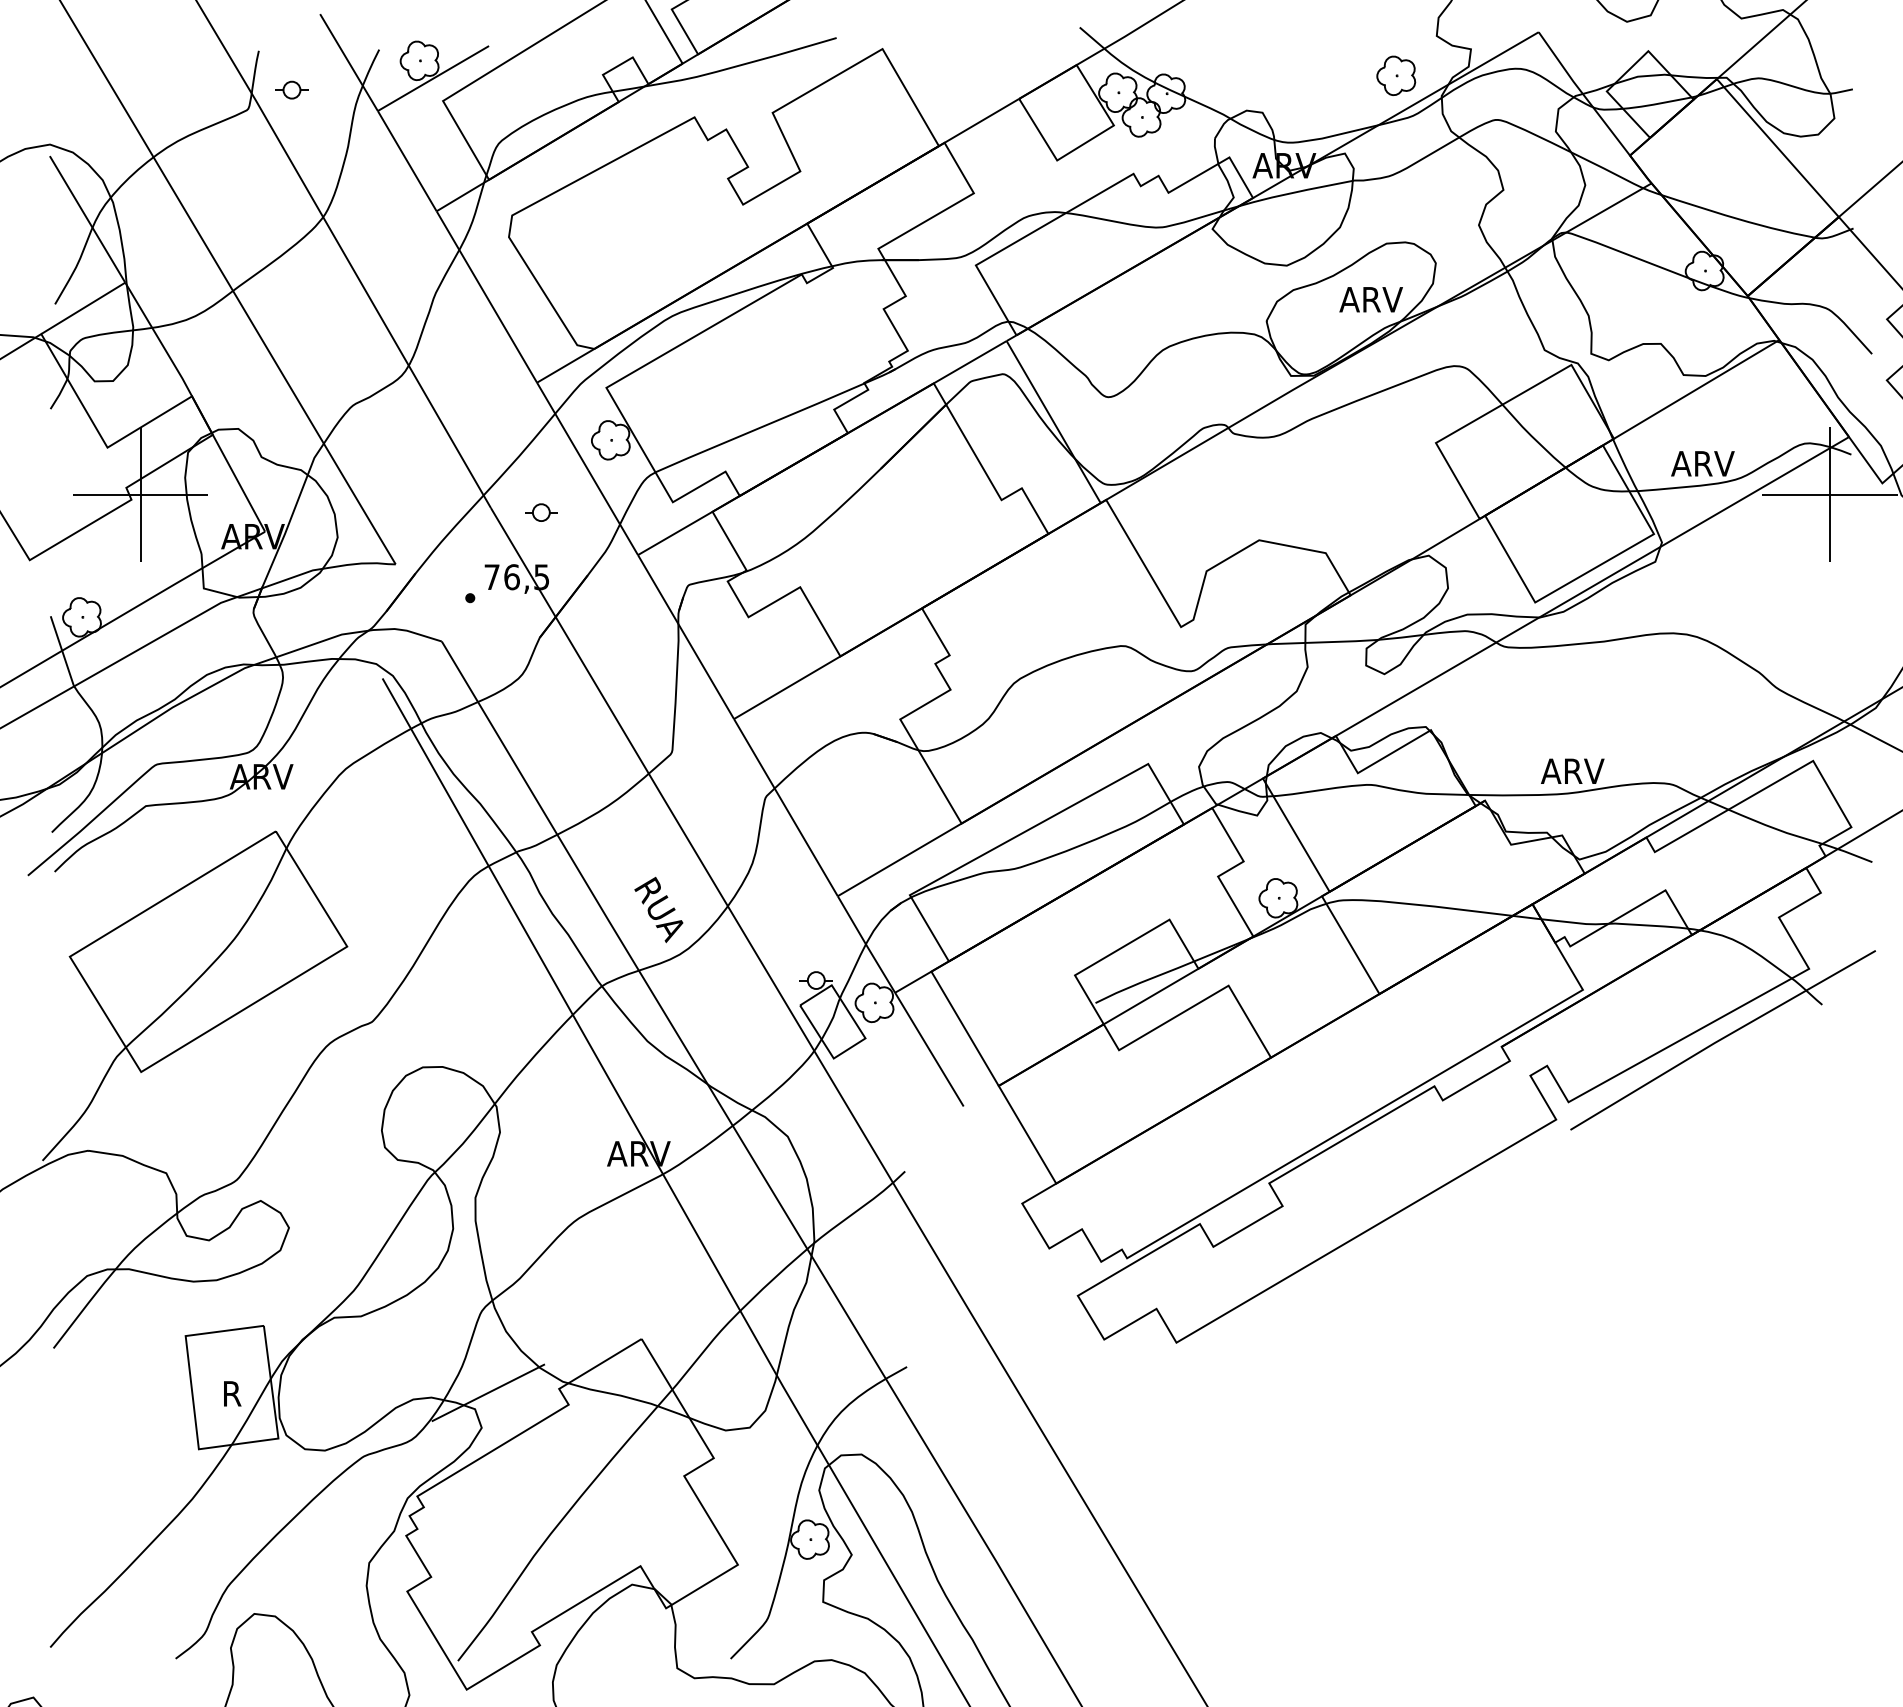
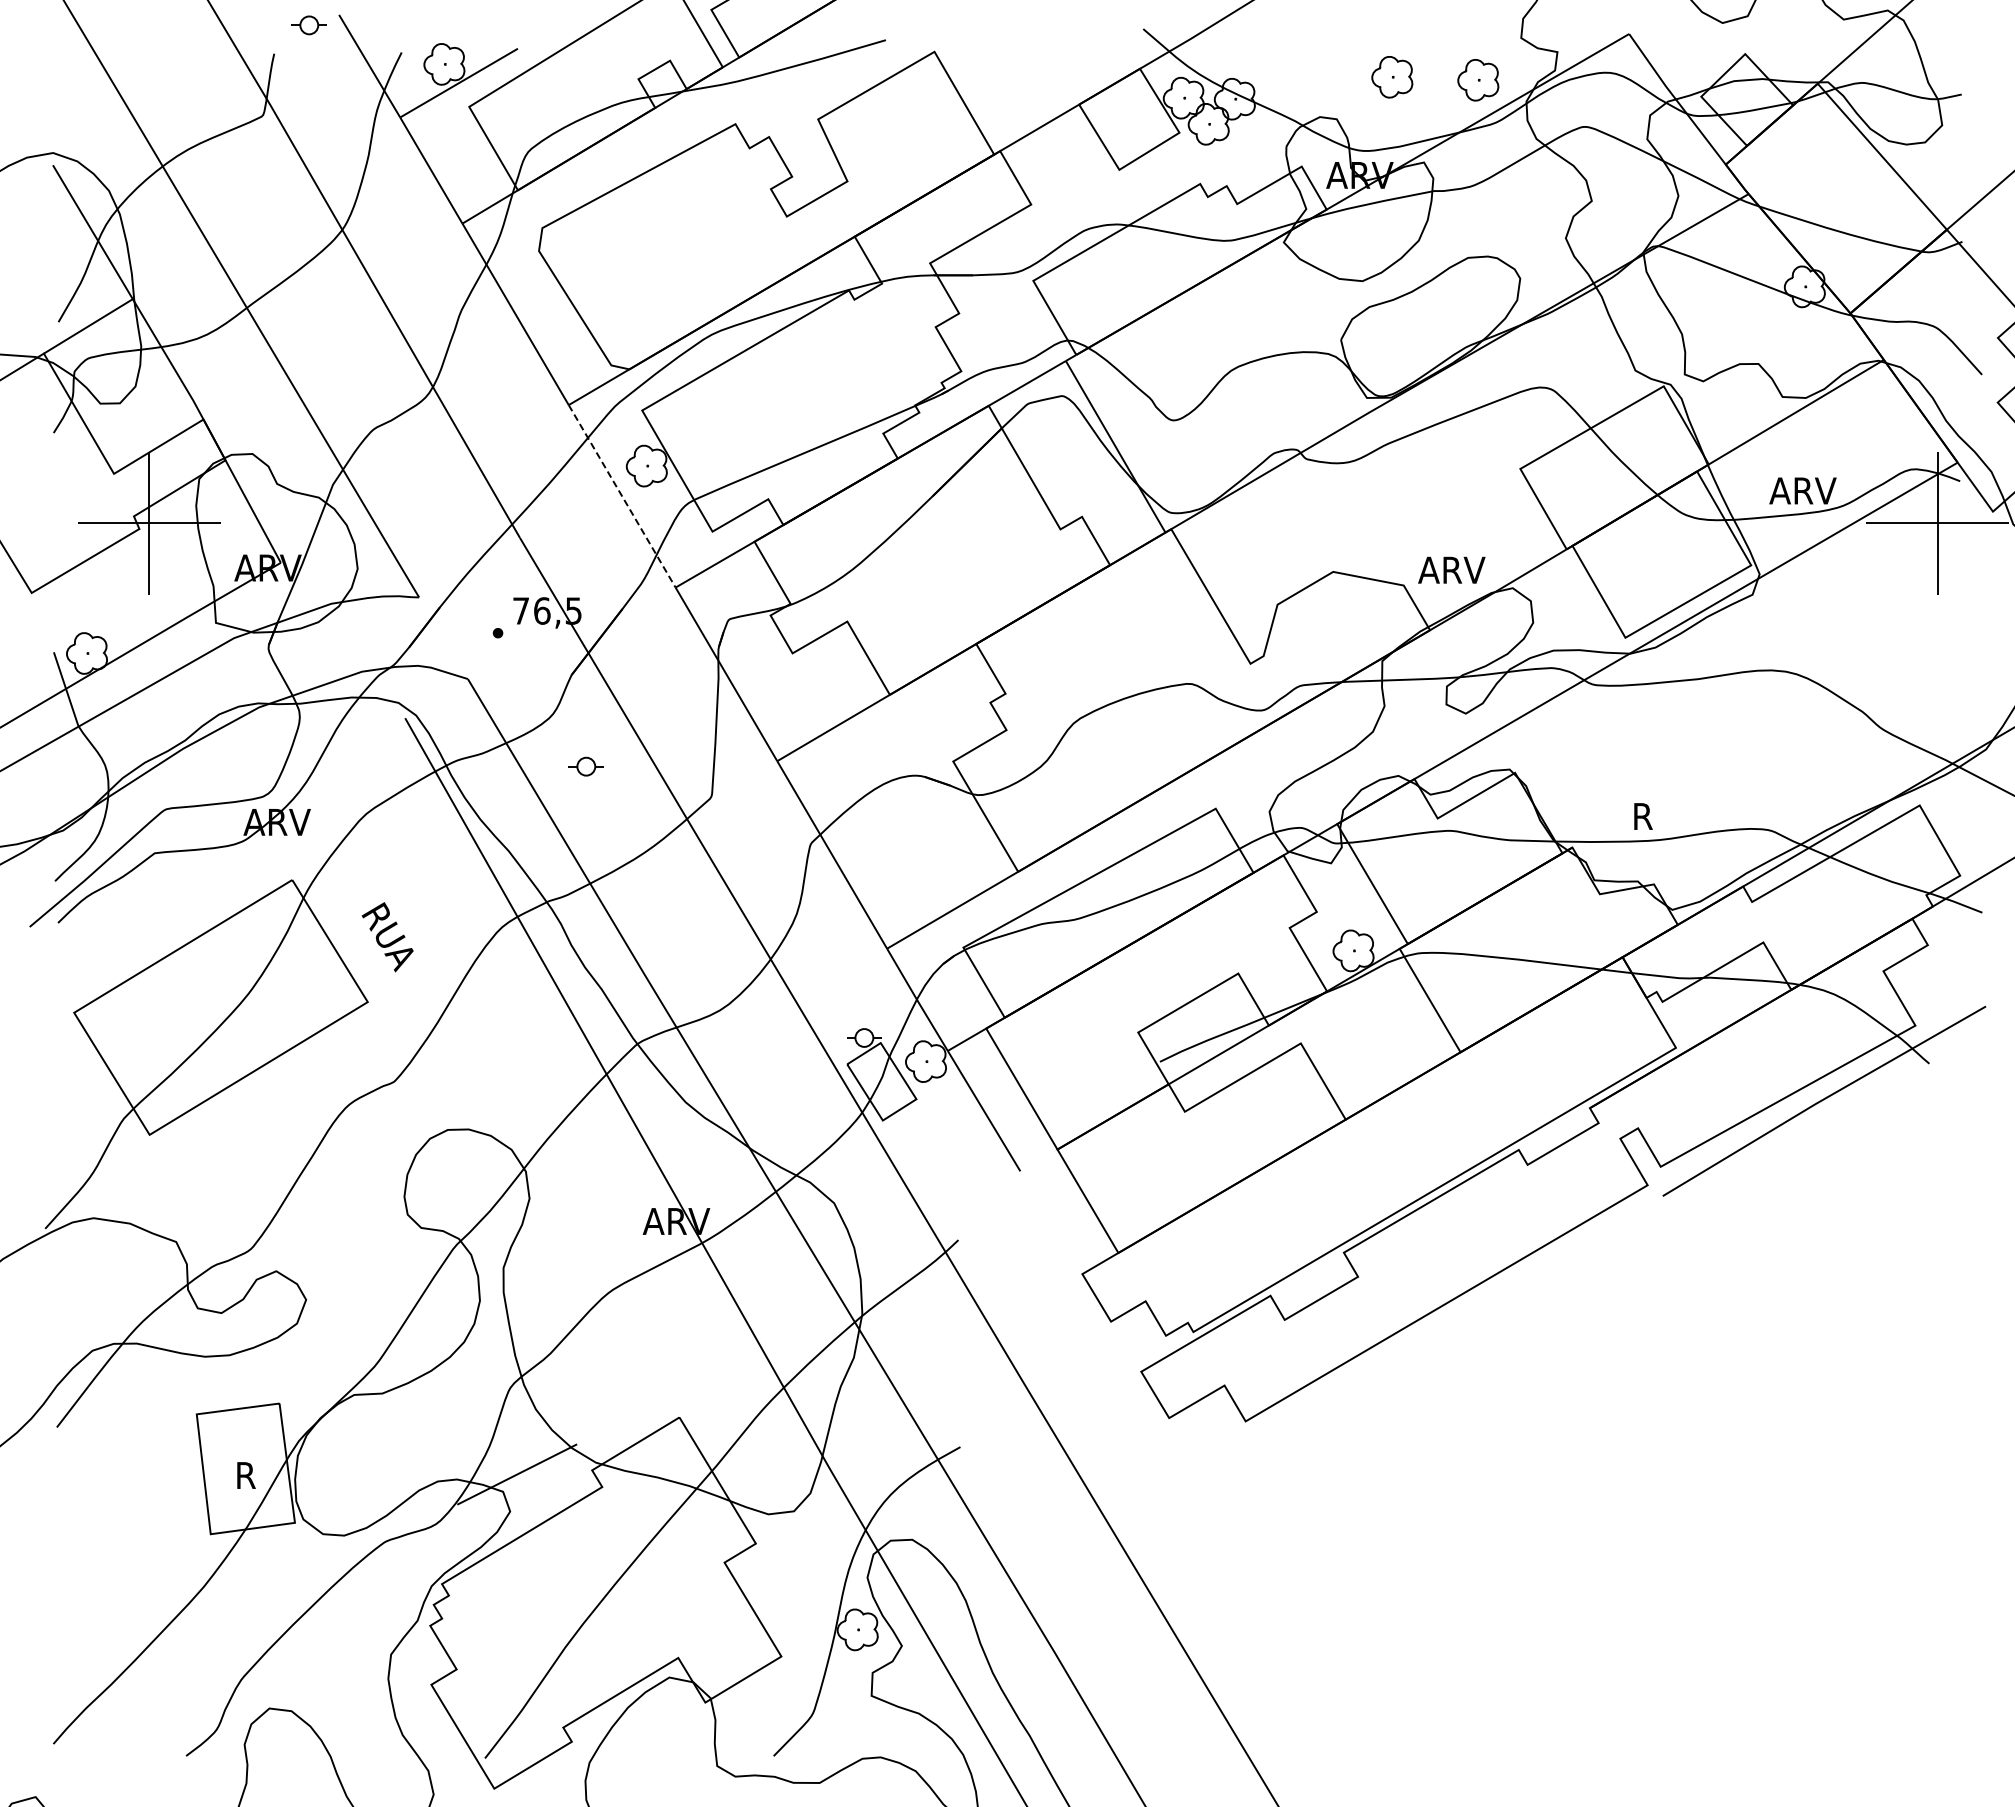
part: (1315, 73) -> (1392, 77), added
part: (291, 90) -> (308, 25), moved
text: (1370, 299) -> (1451, 569), moved
line: (587, 469) -> (622, 496), solid -> dashed
part: (540, 512) -> (585, 766), moved
text: (1572, 771) -> (1664, 816), ARV -> R
text: (658, 910) -> (387, 937), moved

